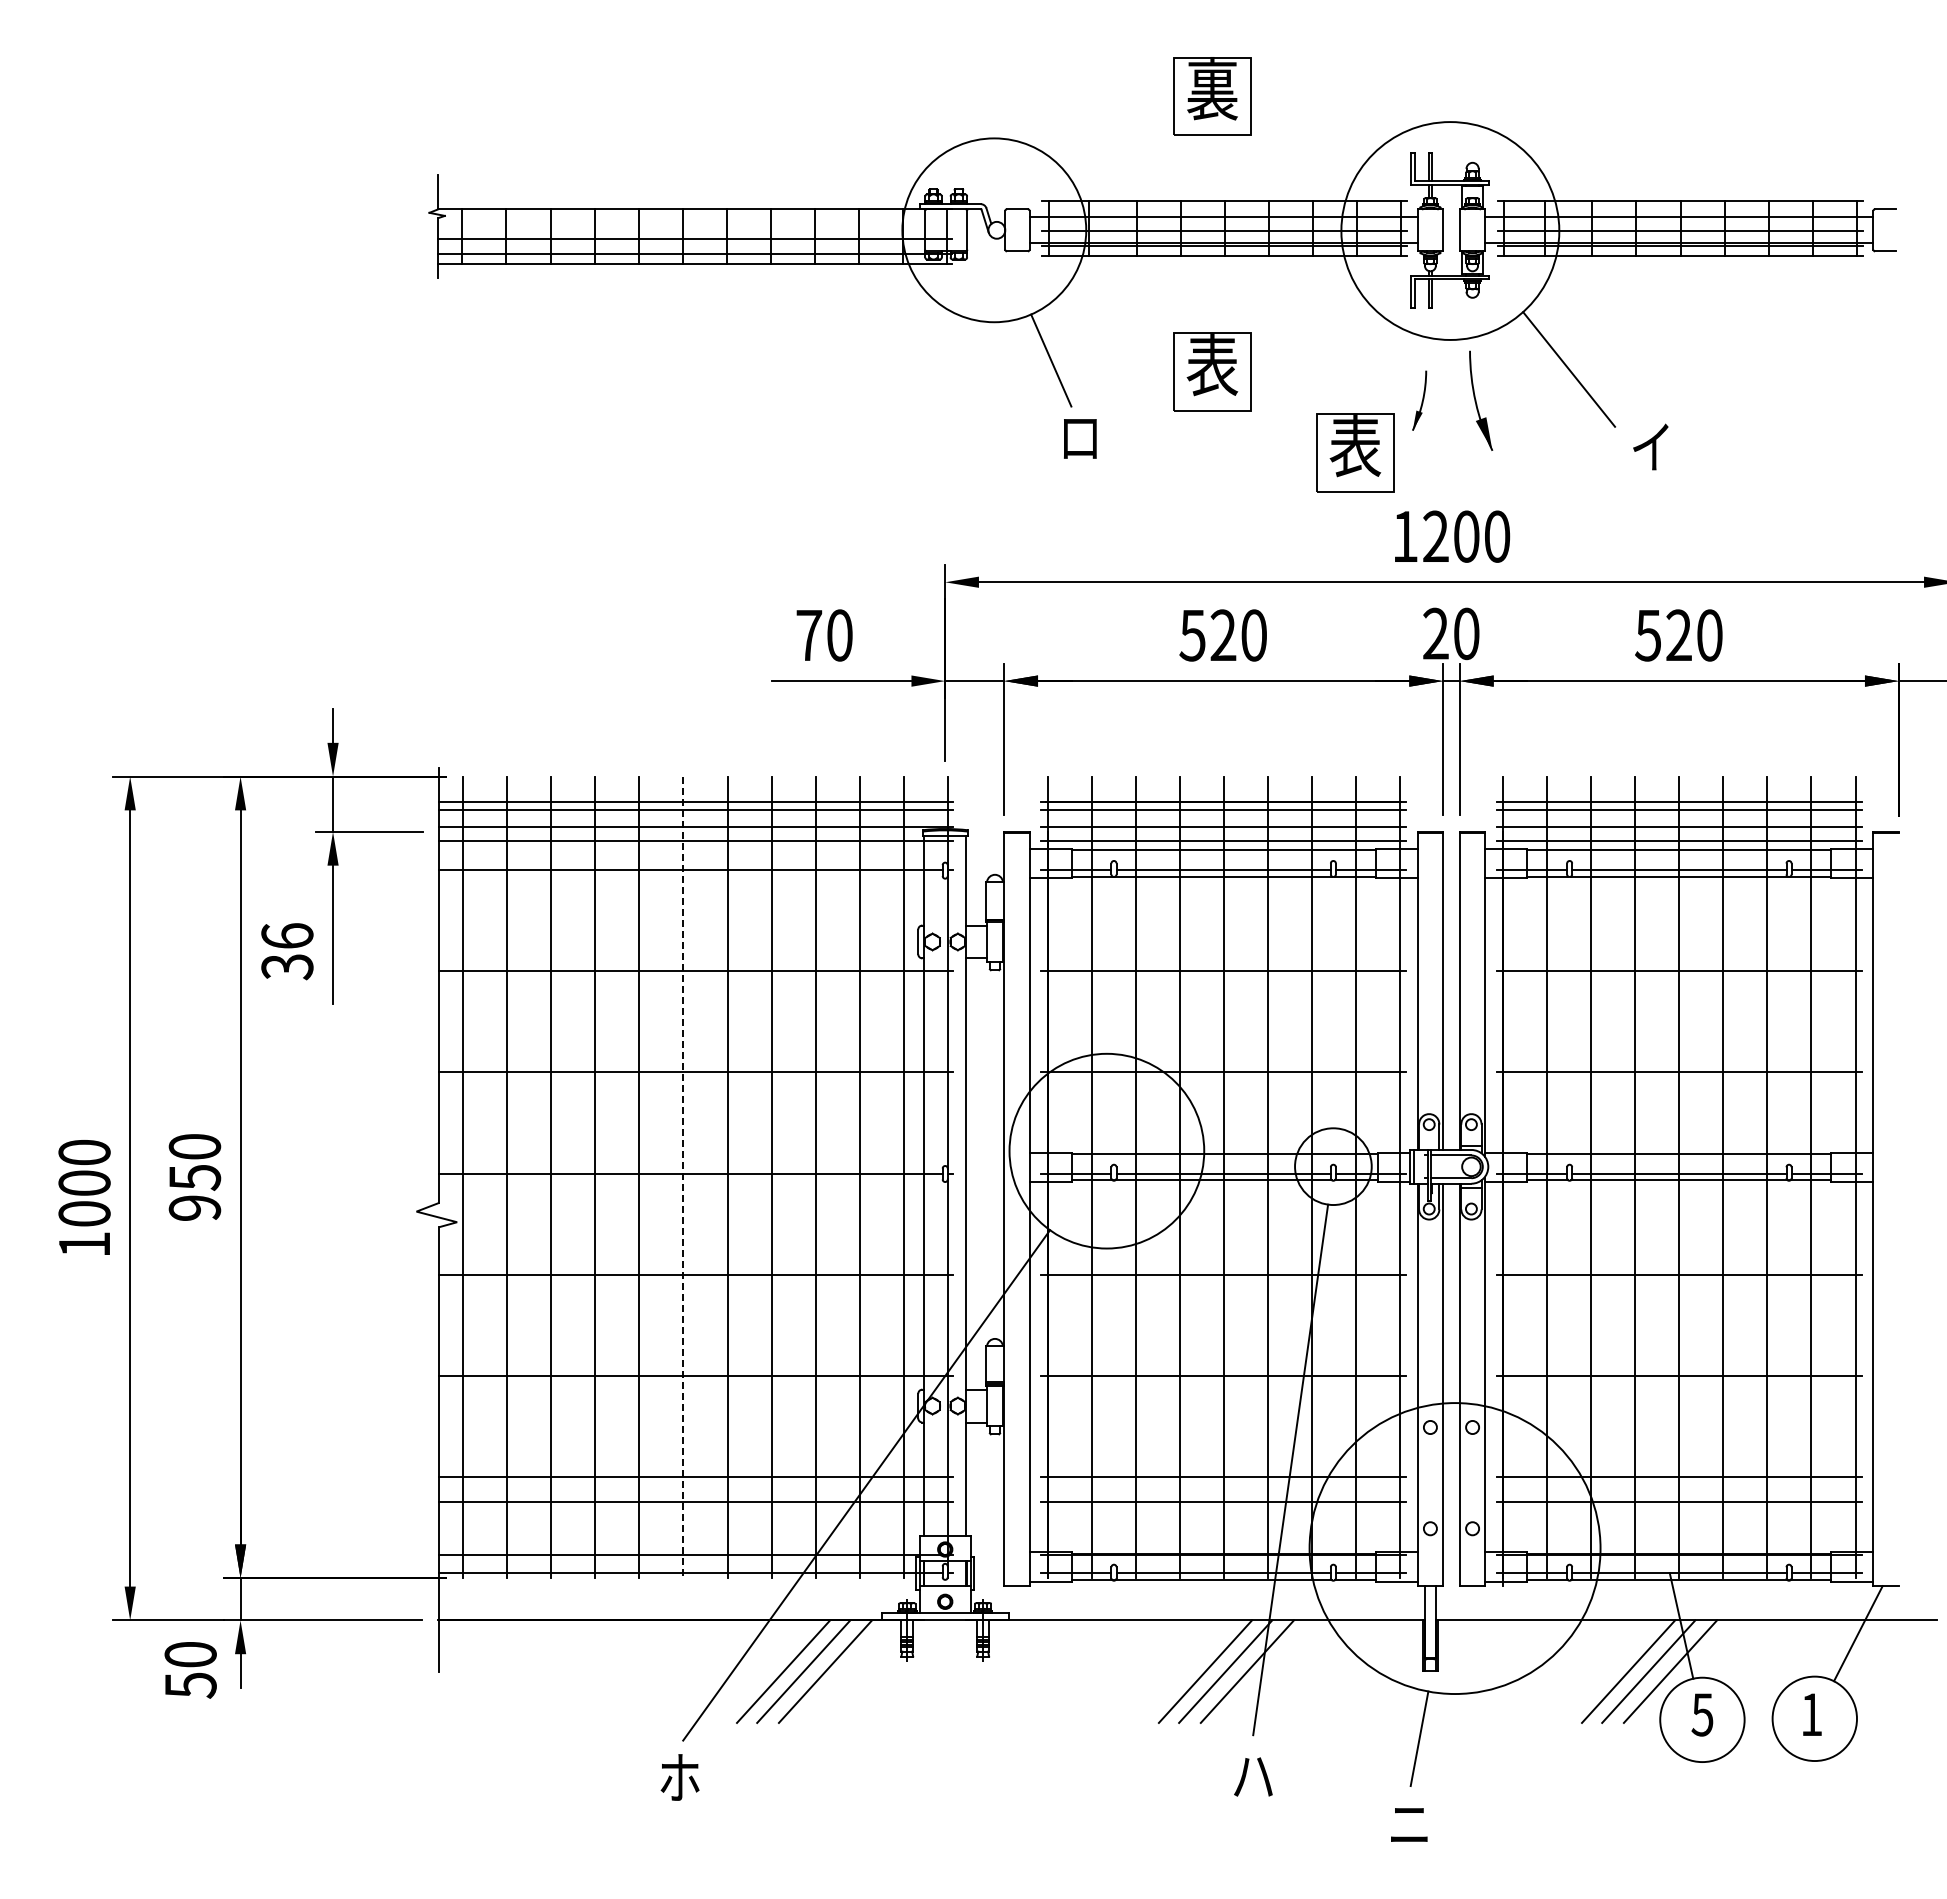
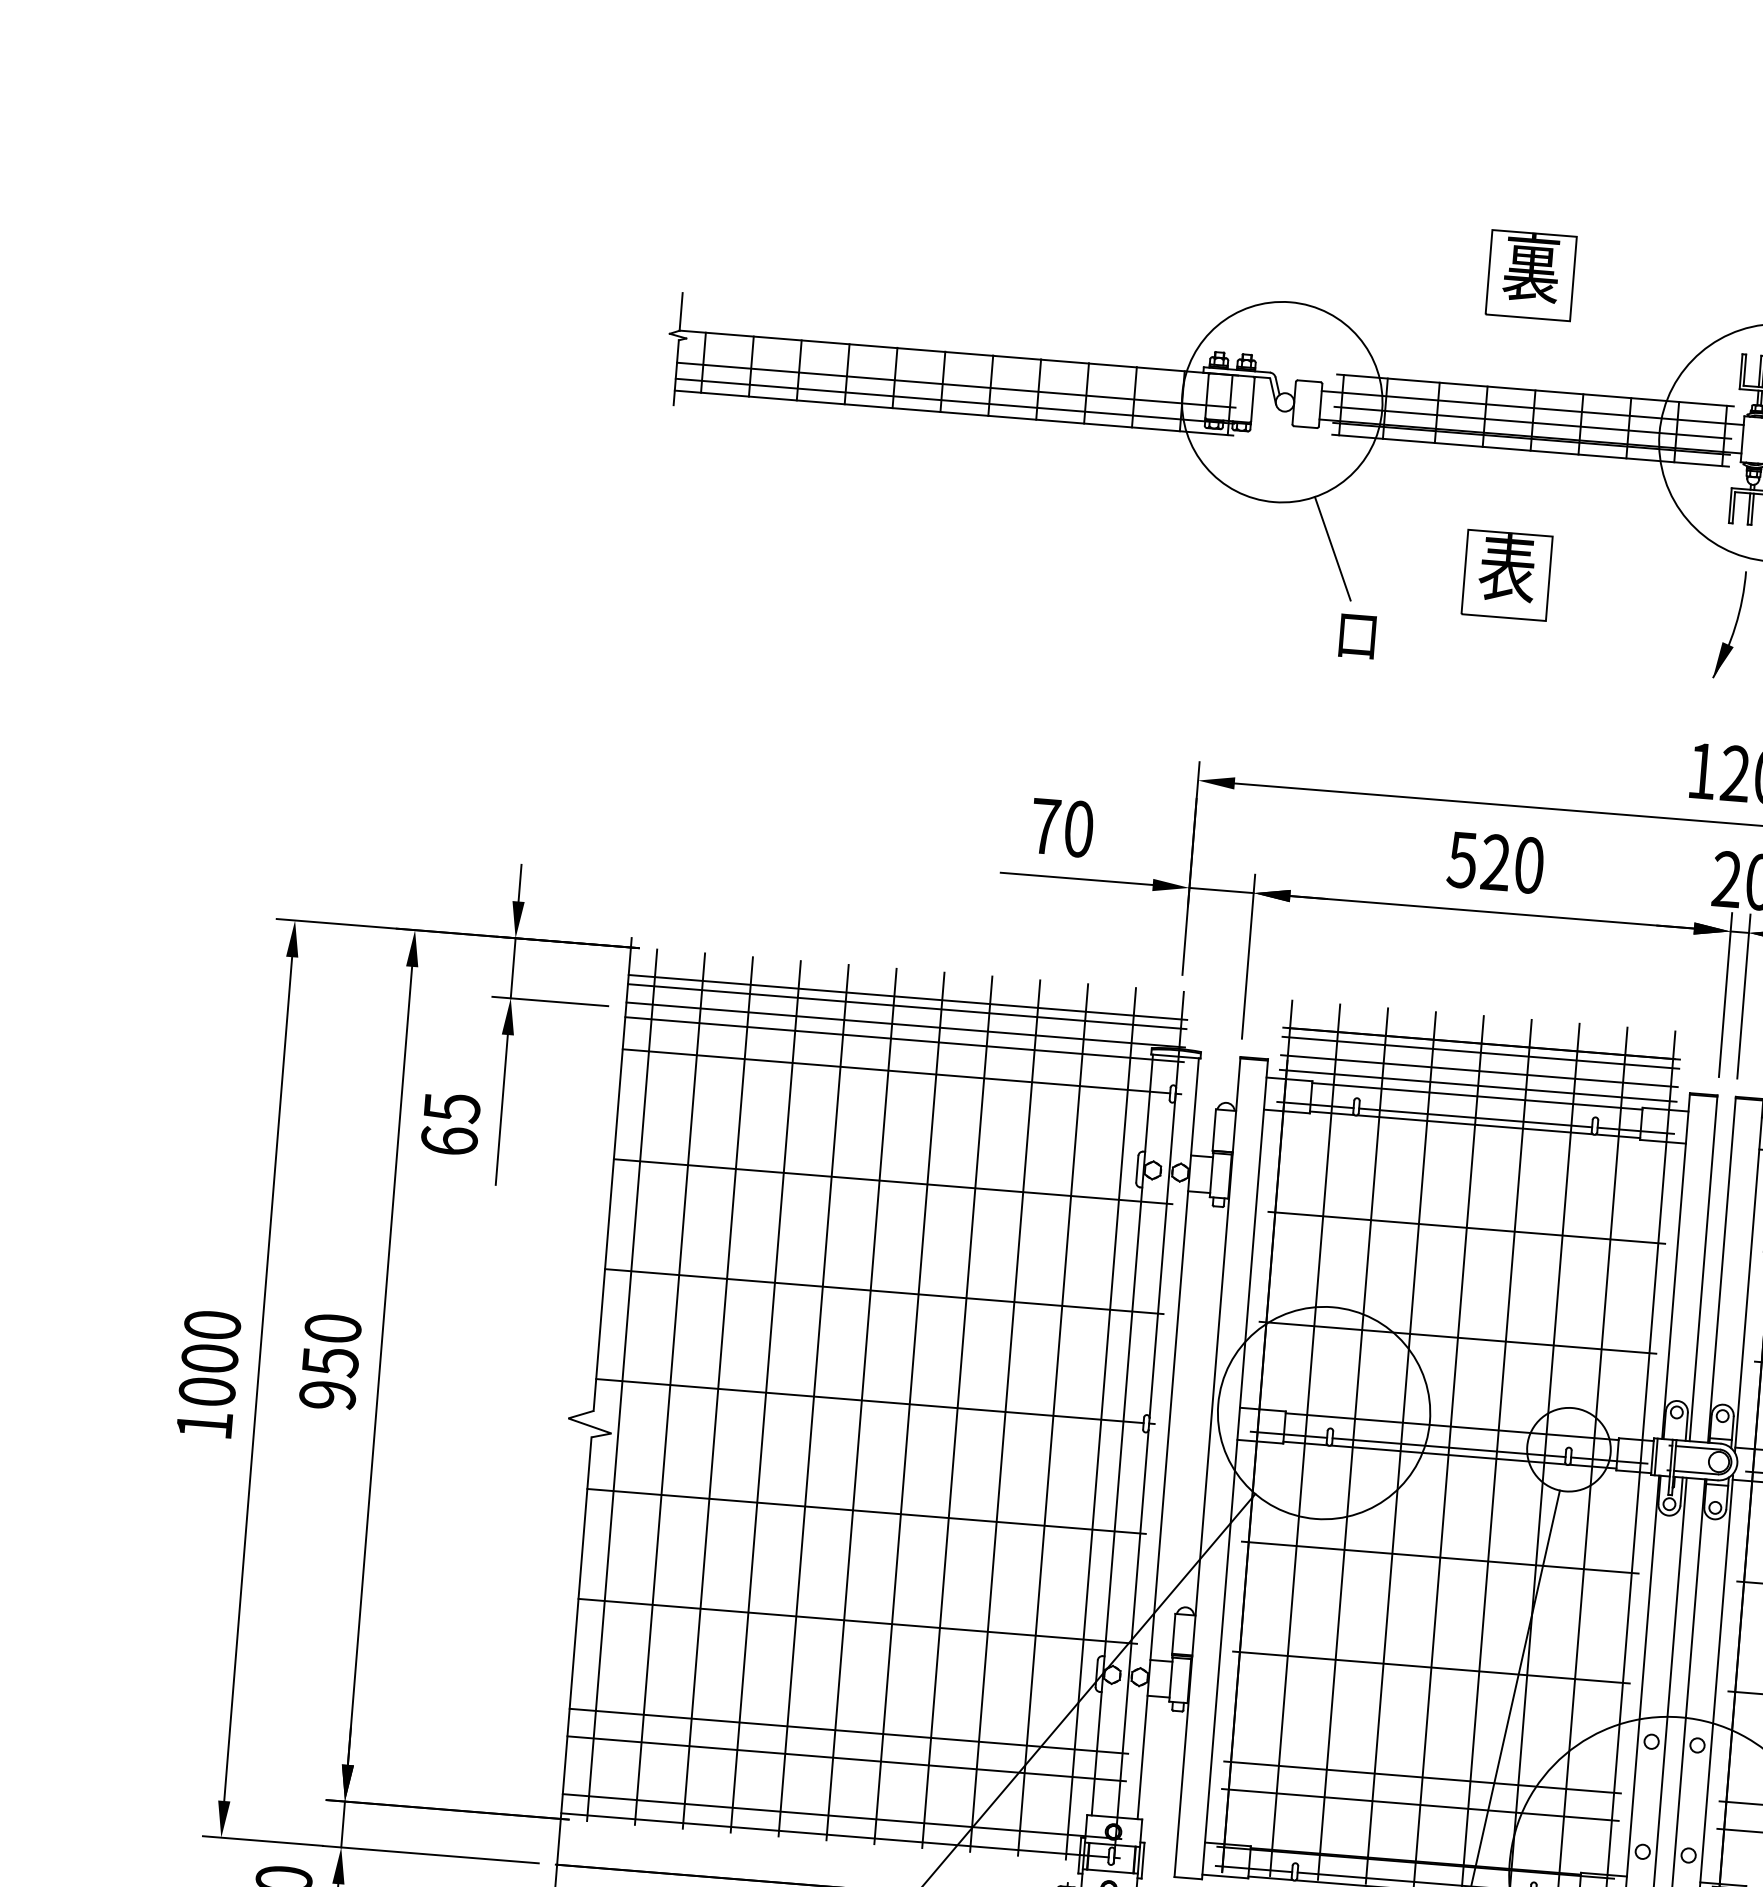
part: (1419, 400) -> (1729, 624), size x1.67
part: (1355, 452) -> (1655, 675), removed
text: (287, 951) -> (450, 1124), 36 -> 65
line: (683, 1177) -> (861, 1404), dashed -> solid

